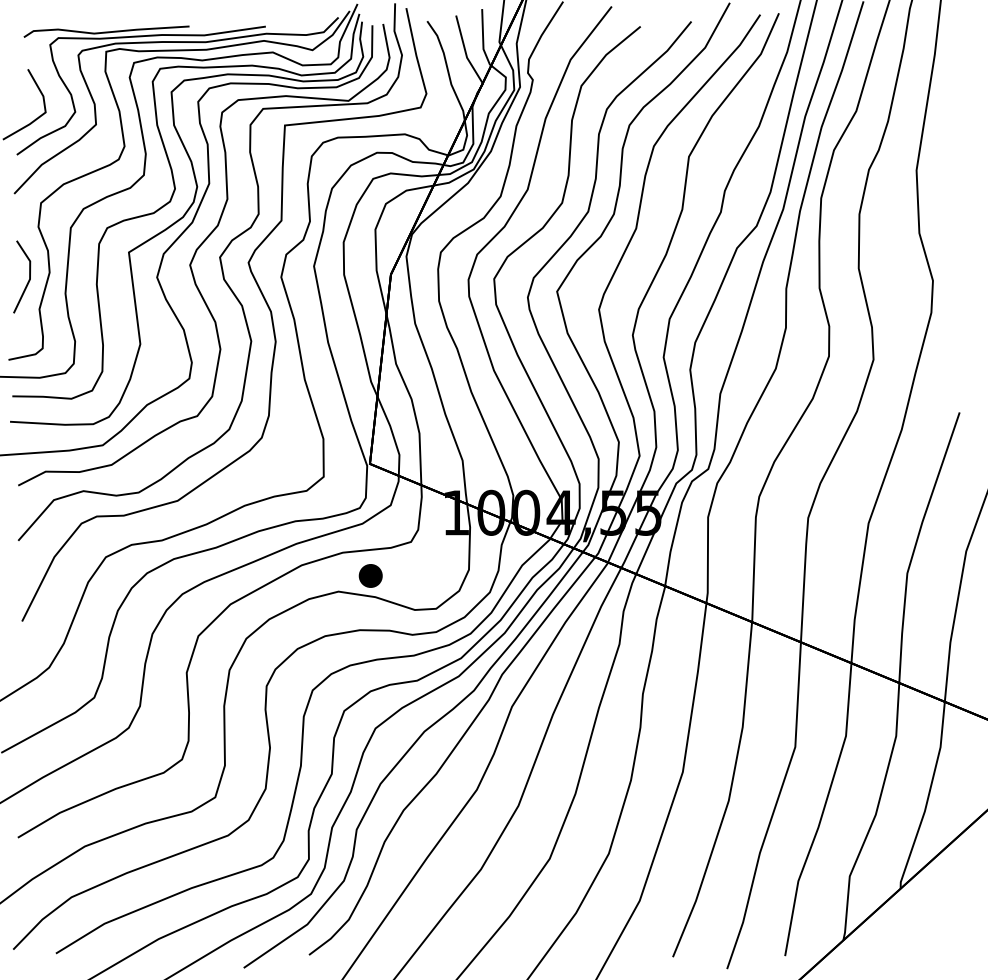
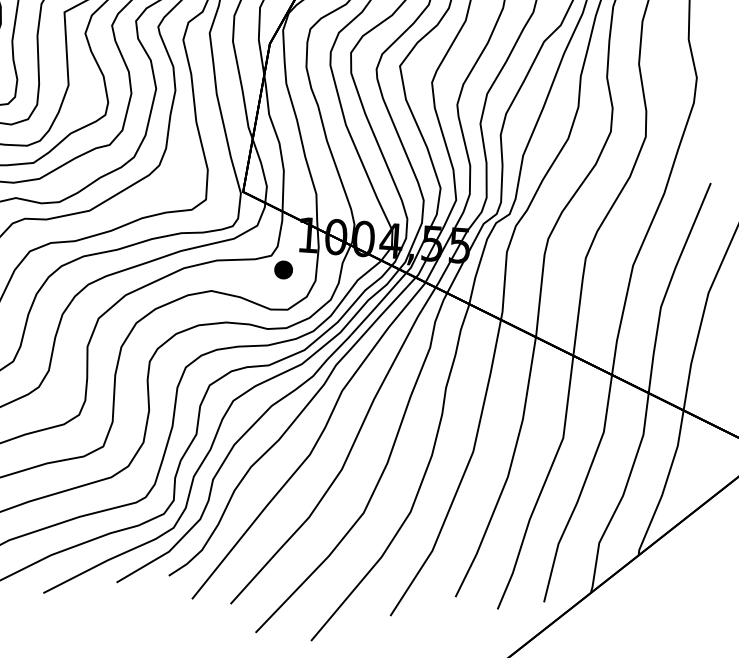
part: (370, 575) -> (283, 269), moved

